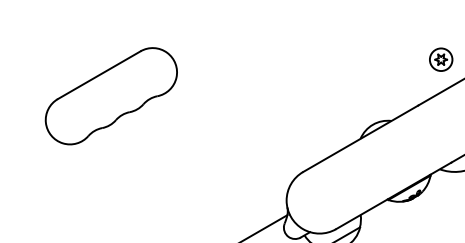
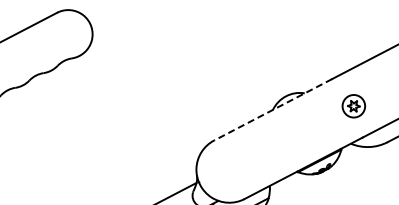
part: (441, 59) -> (354, 106), moved
line: (360, 139) -> (272, 110), solid -> dashed

